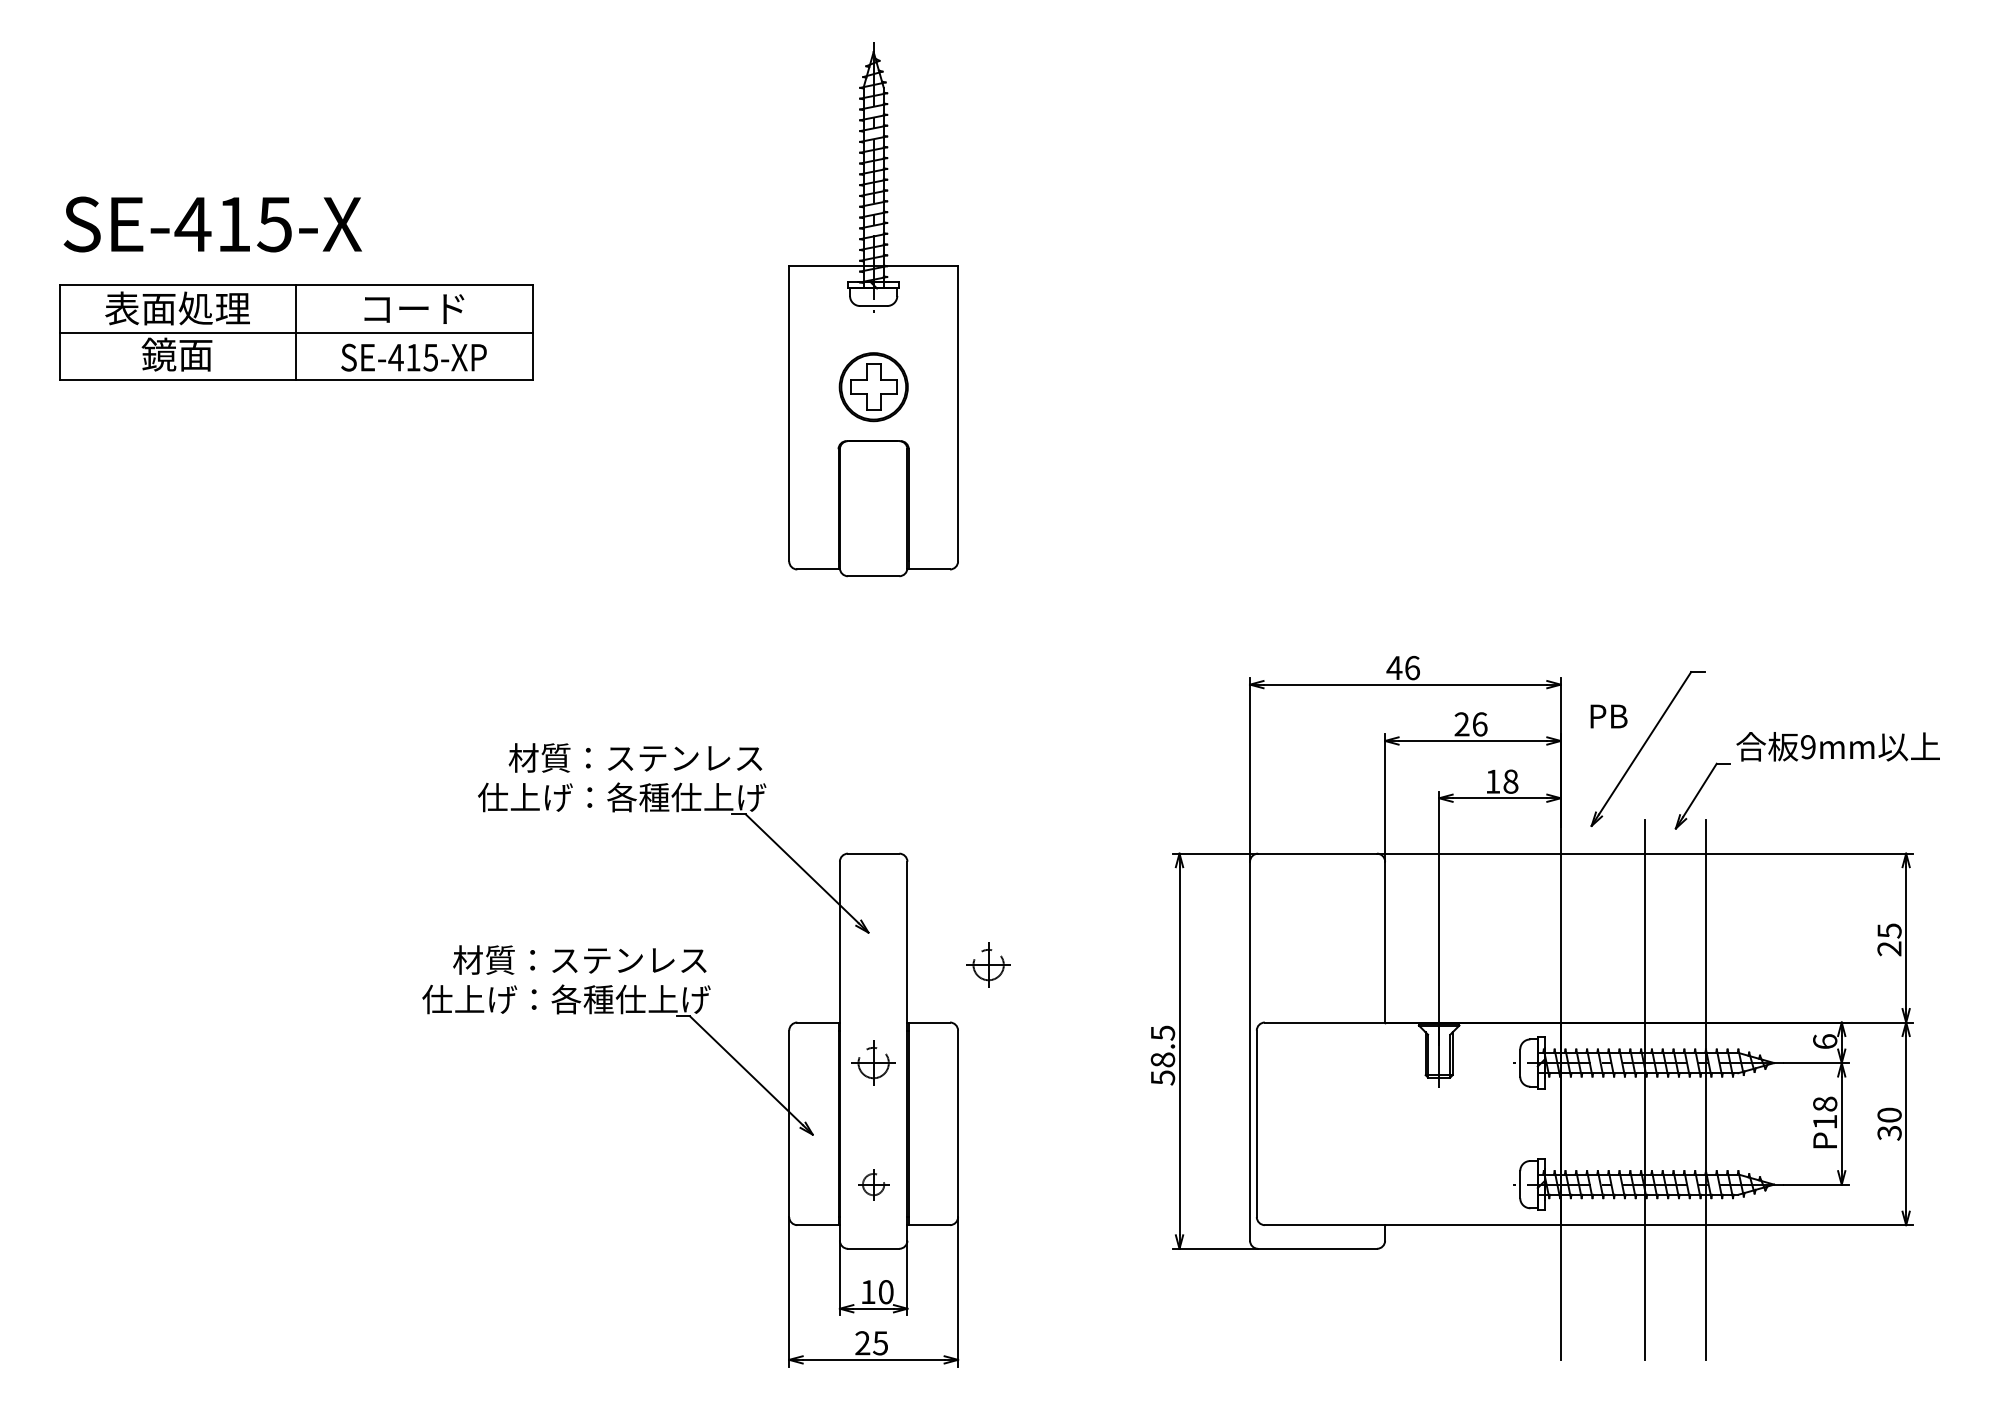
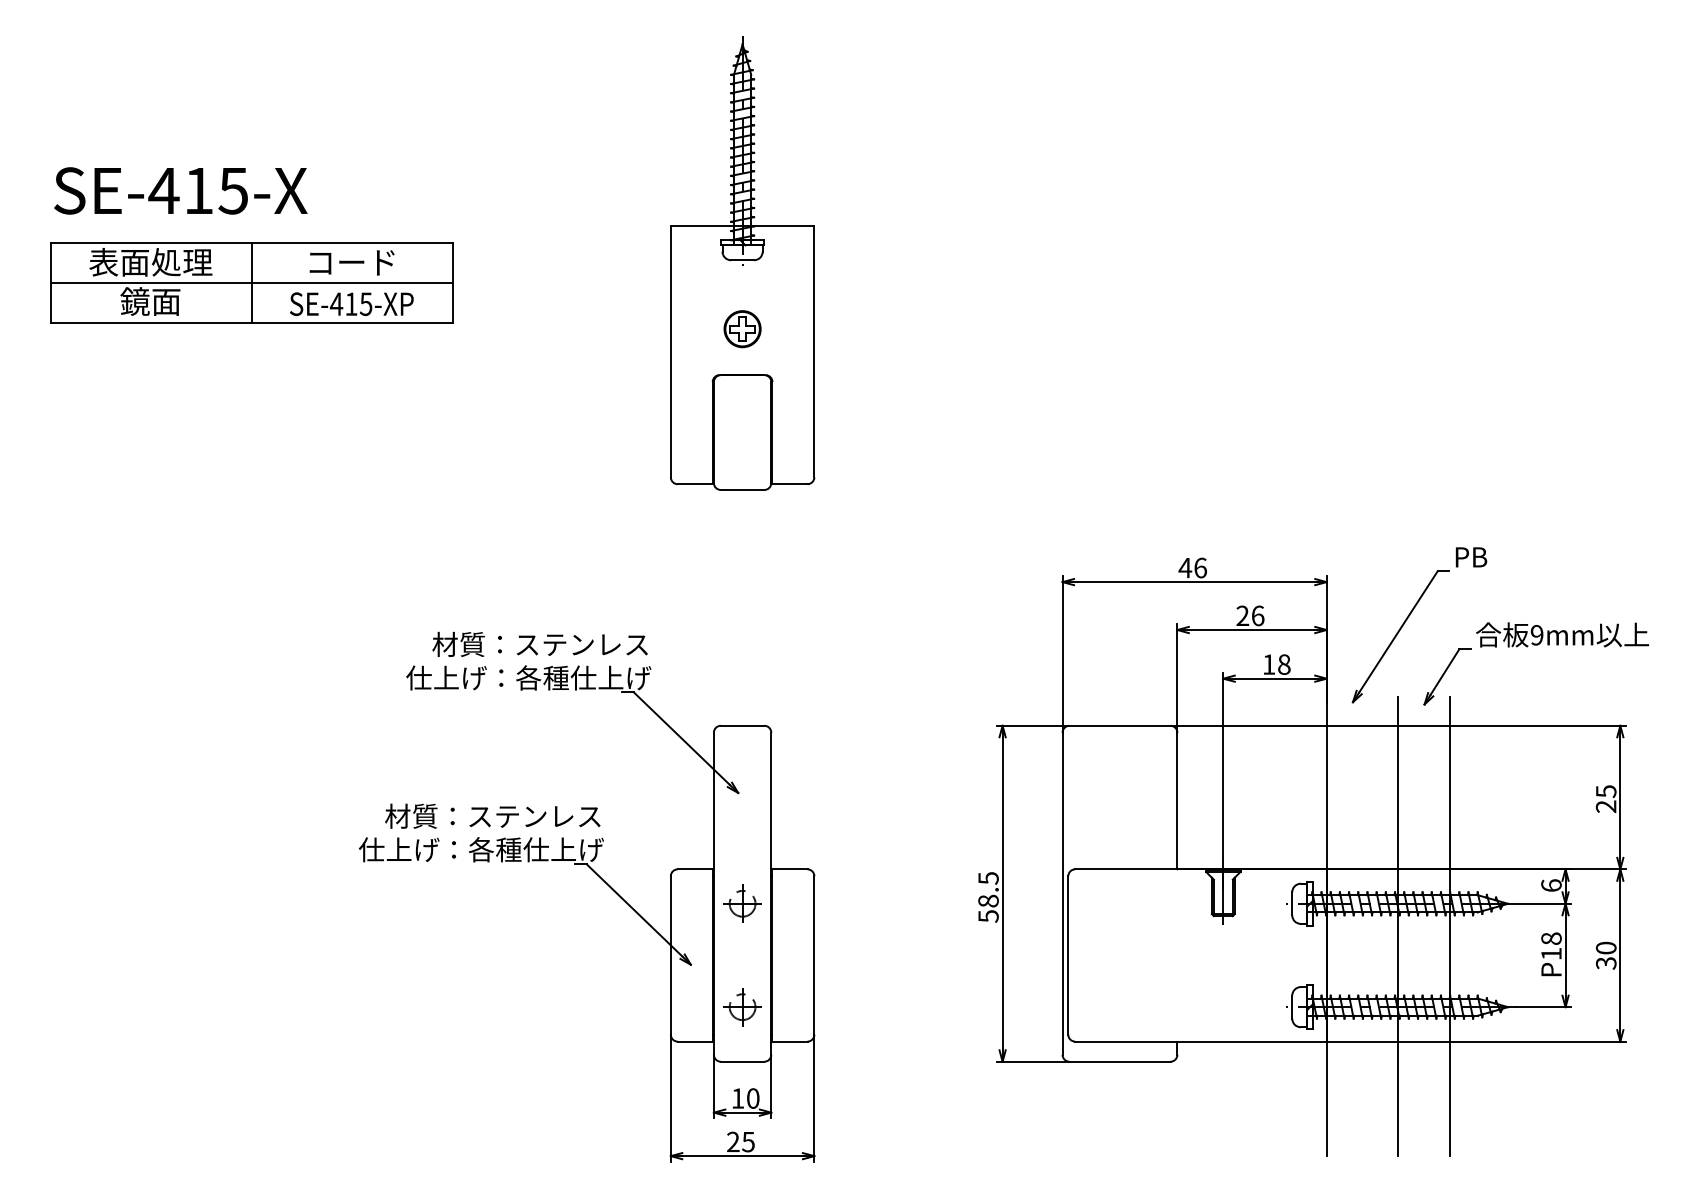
part: (873, 386) -> (742, 328), size x0.62
text: (1608, 716) -> (1470, 557), moved
part: (988, 964) -> (840, 820), removed
part: (873, 1184) -> (742, 1007), size x1.43

